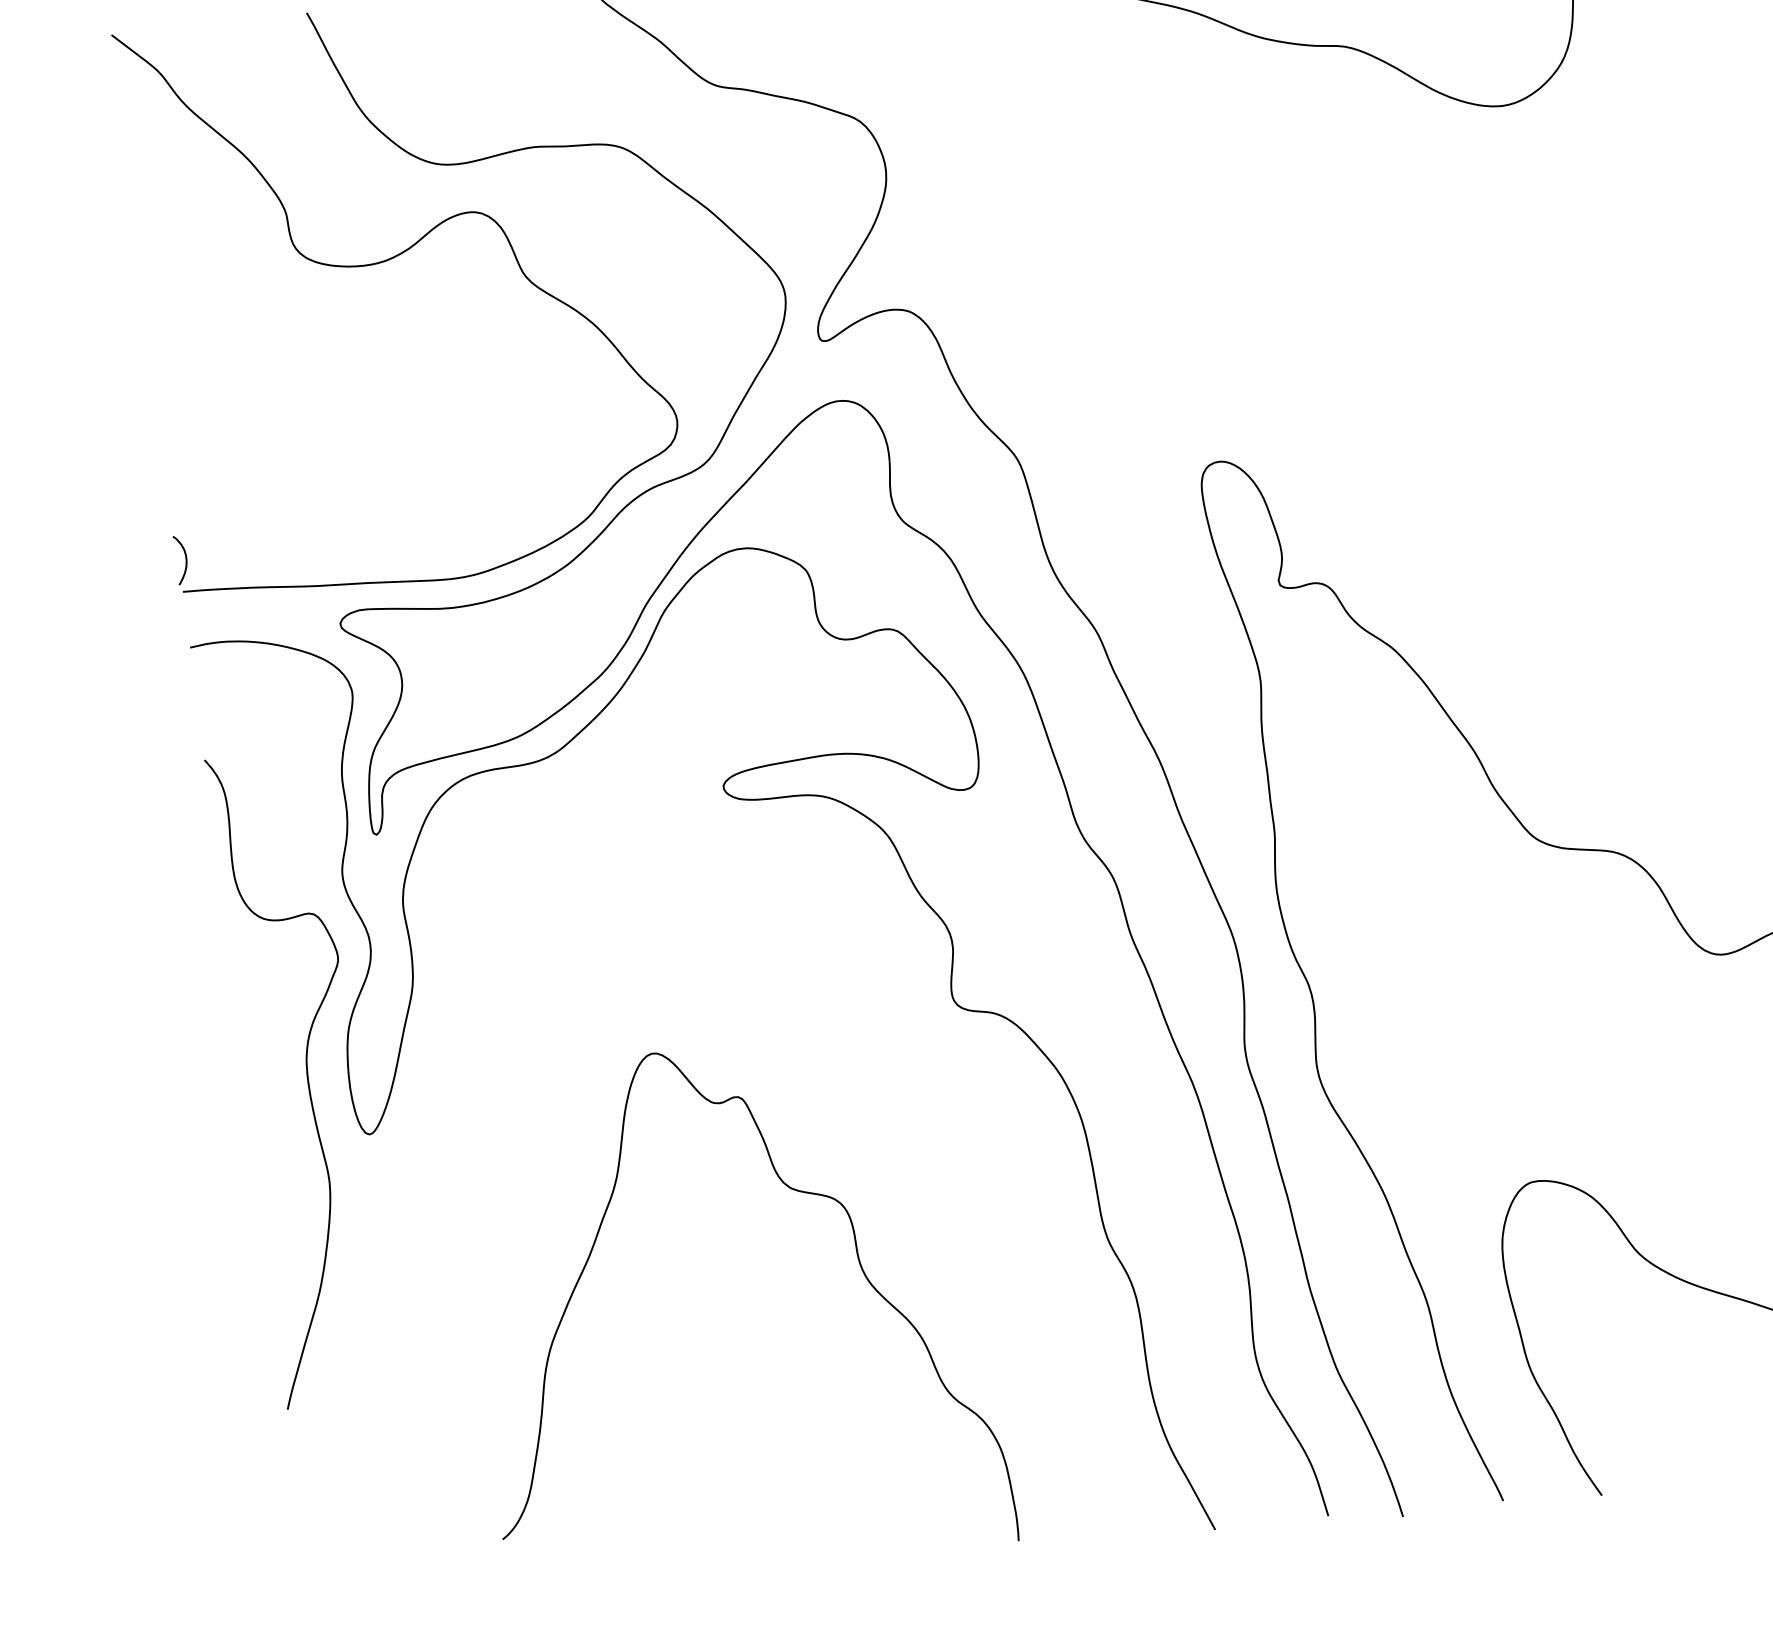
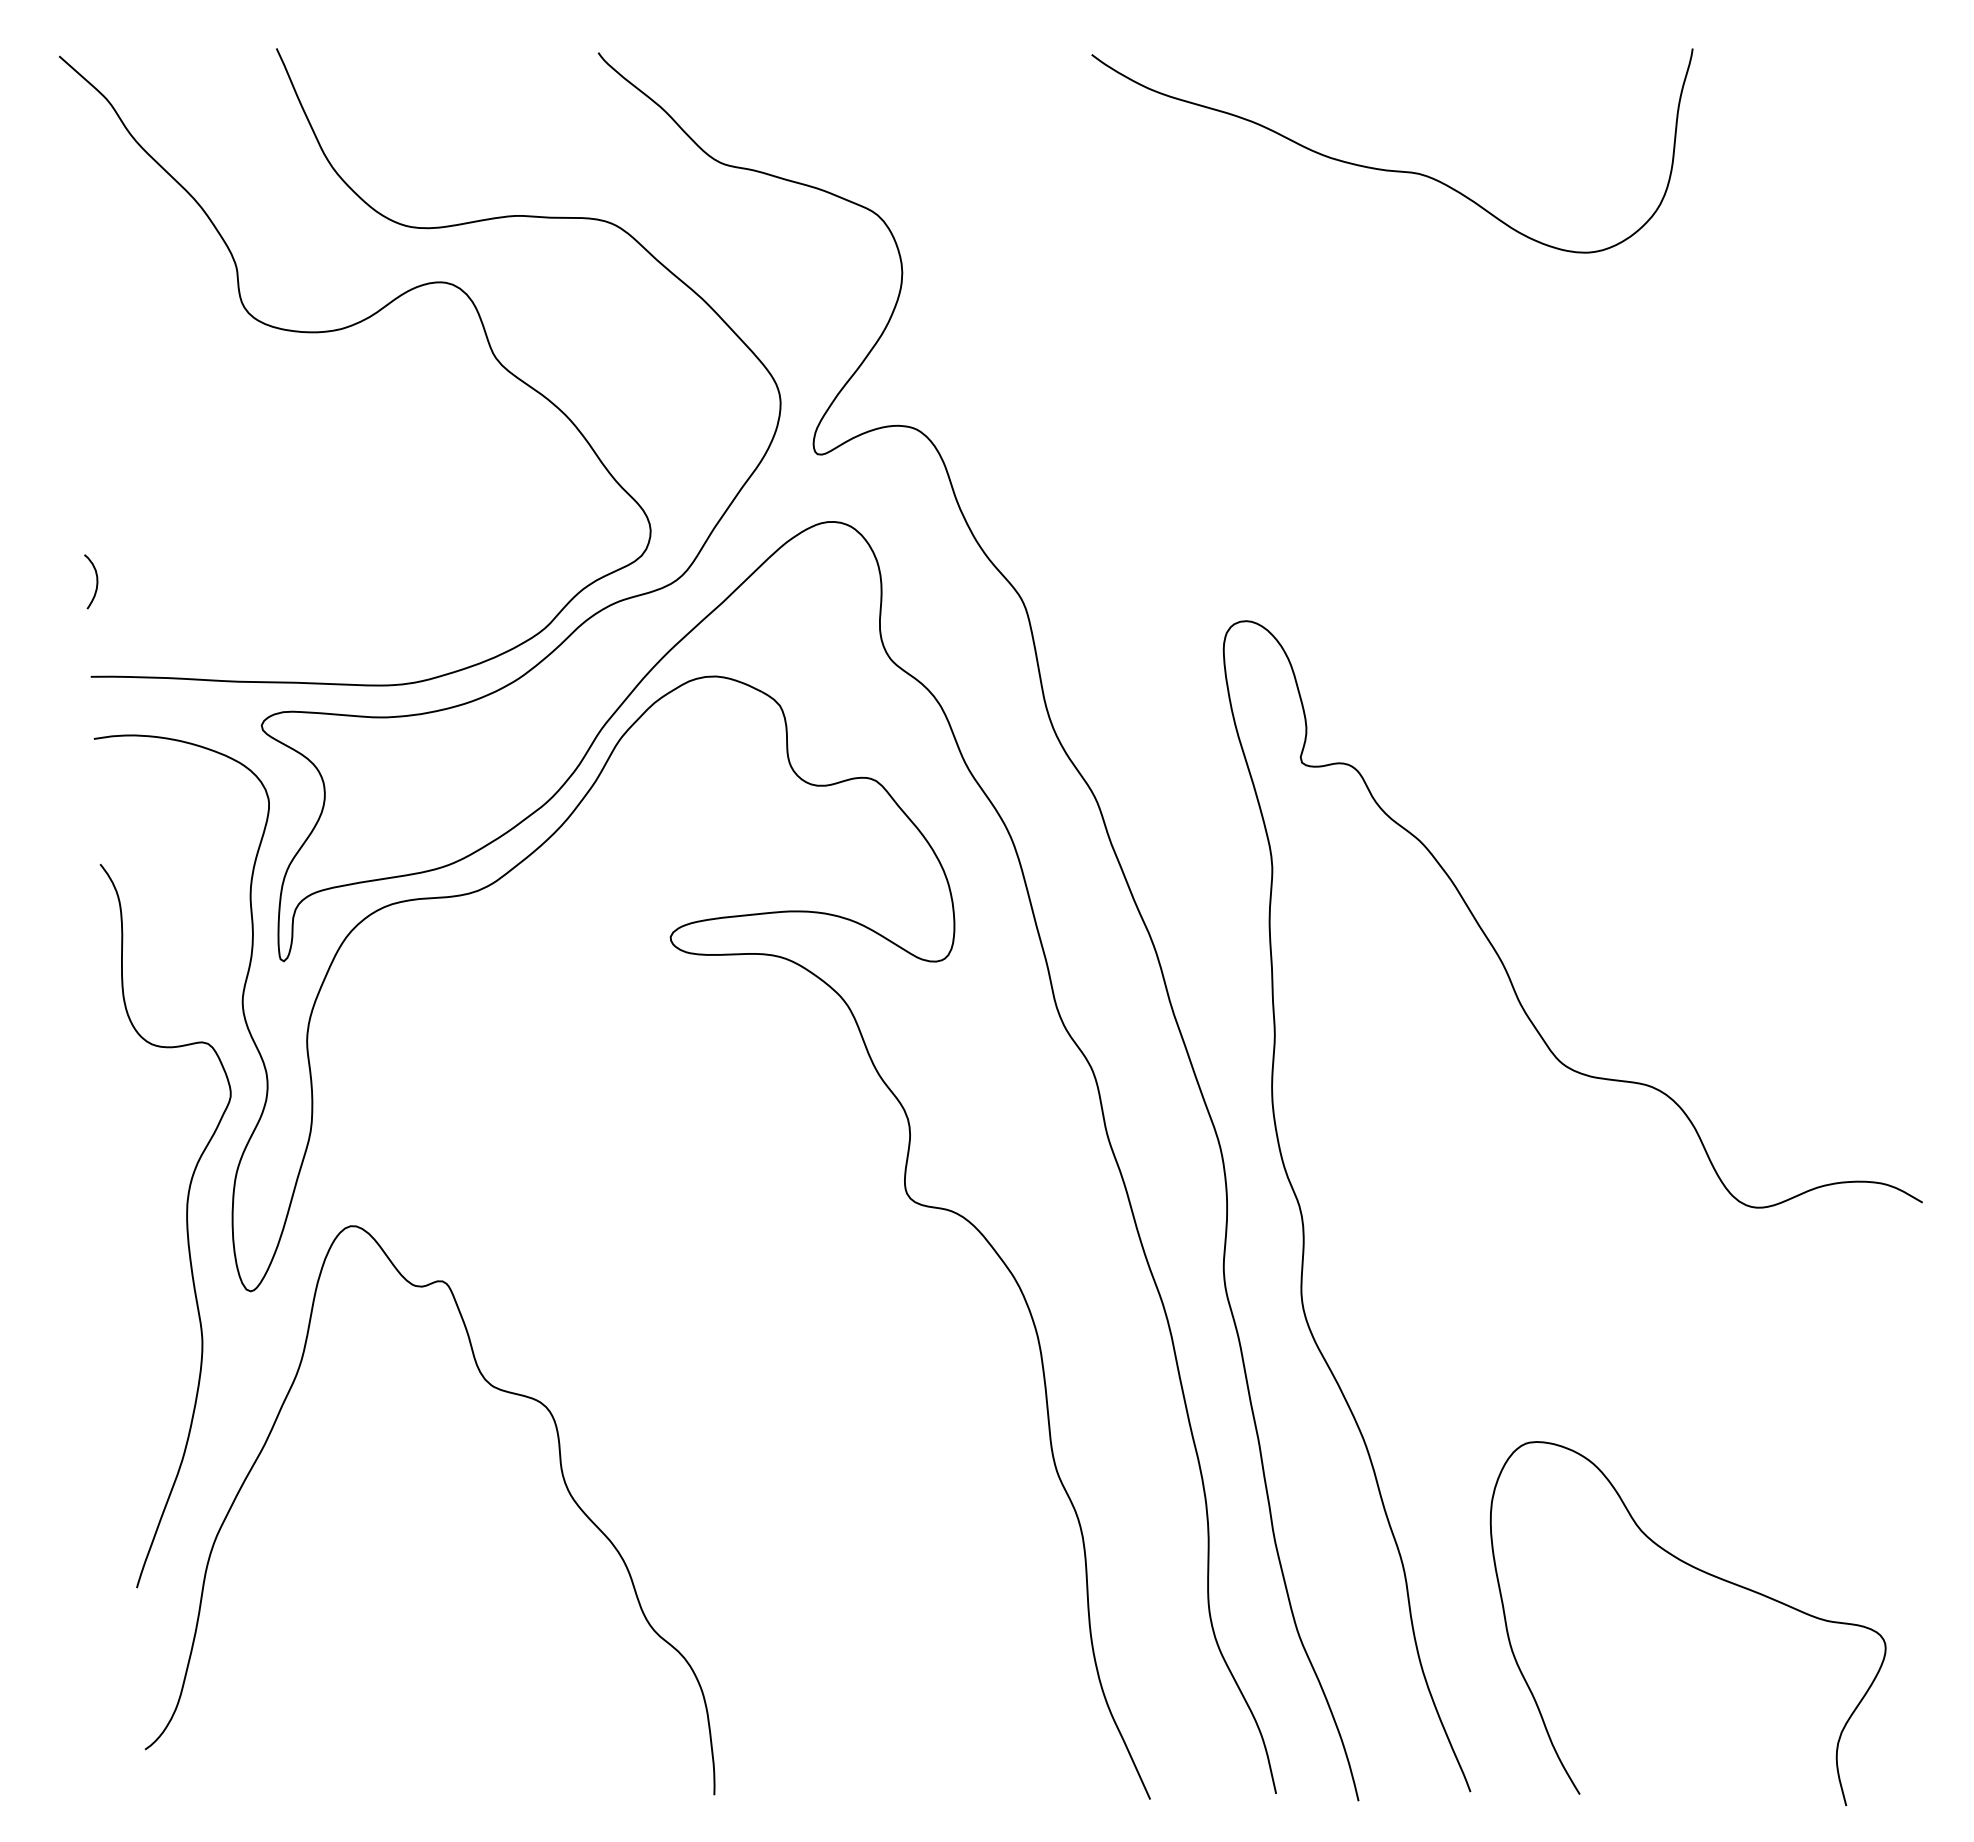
curve: (185, 559) -> (96, 581), moved
curve: (859, 1266) -> (562, 1478), moved

